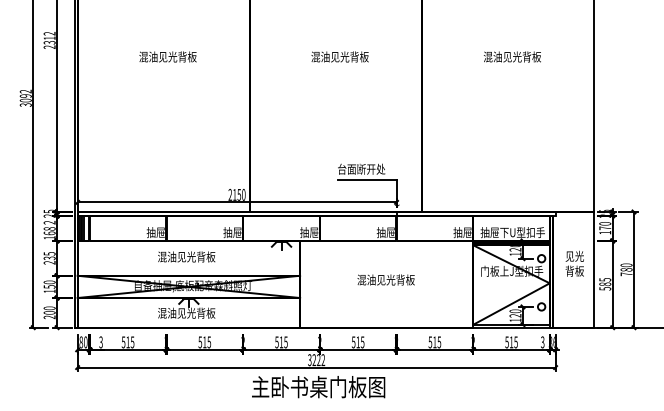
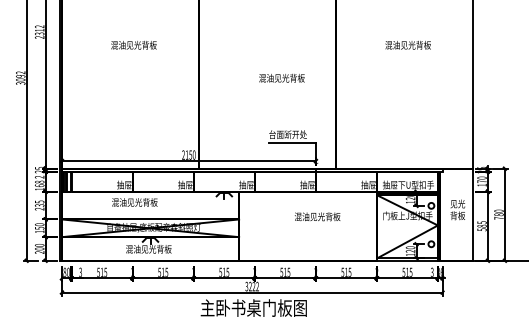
text: (339, 57) -> (281, 78), moved
text: (186, 256) -> (134, 202), moved
text: (386, 279) -> (317, 216), moved

